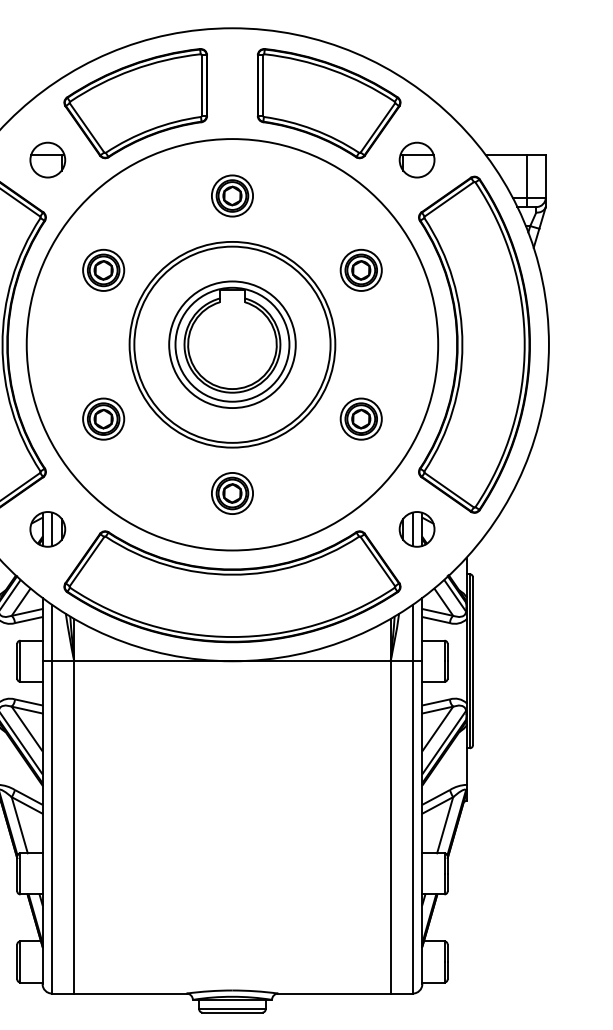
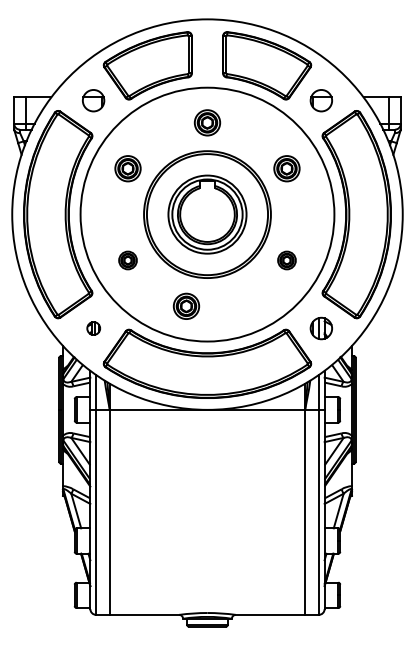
part: (102, 419) -> (127, 260), size x0.7
part: (360, 419) -> (286, 260), size x0.7
part: (232, 492) -> (186, 305), moved
part: (47, 529) -> (93, 328), size x0.6

